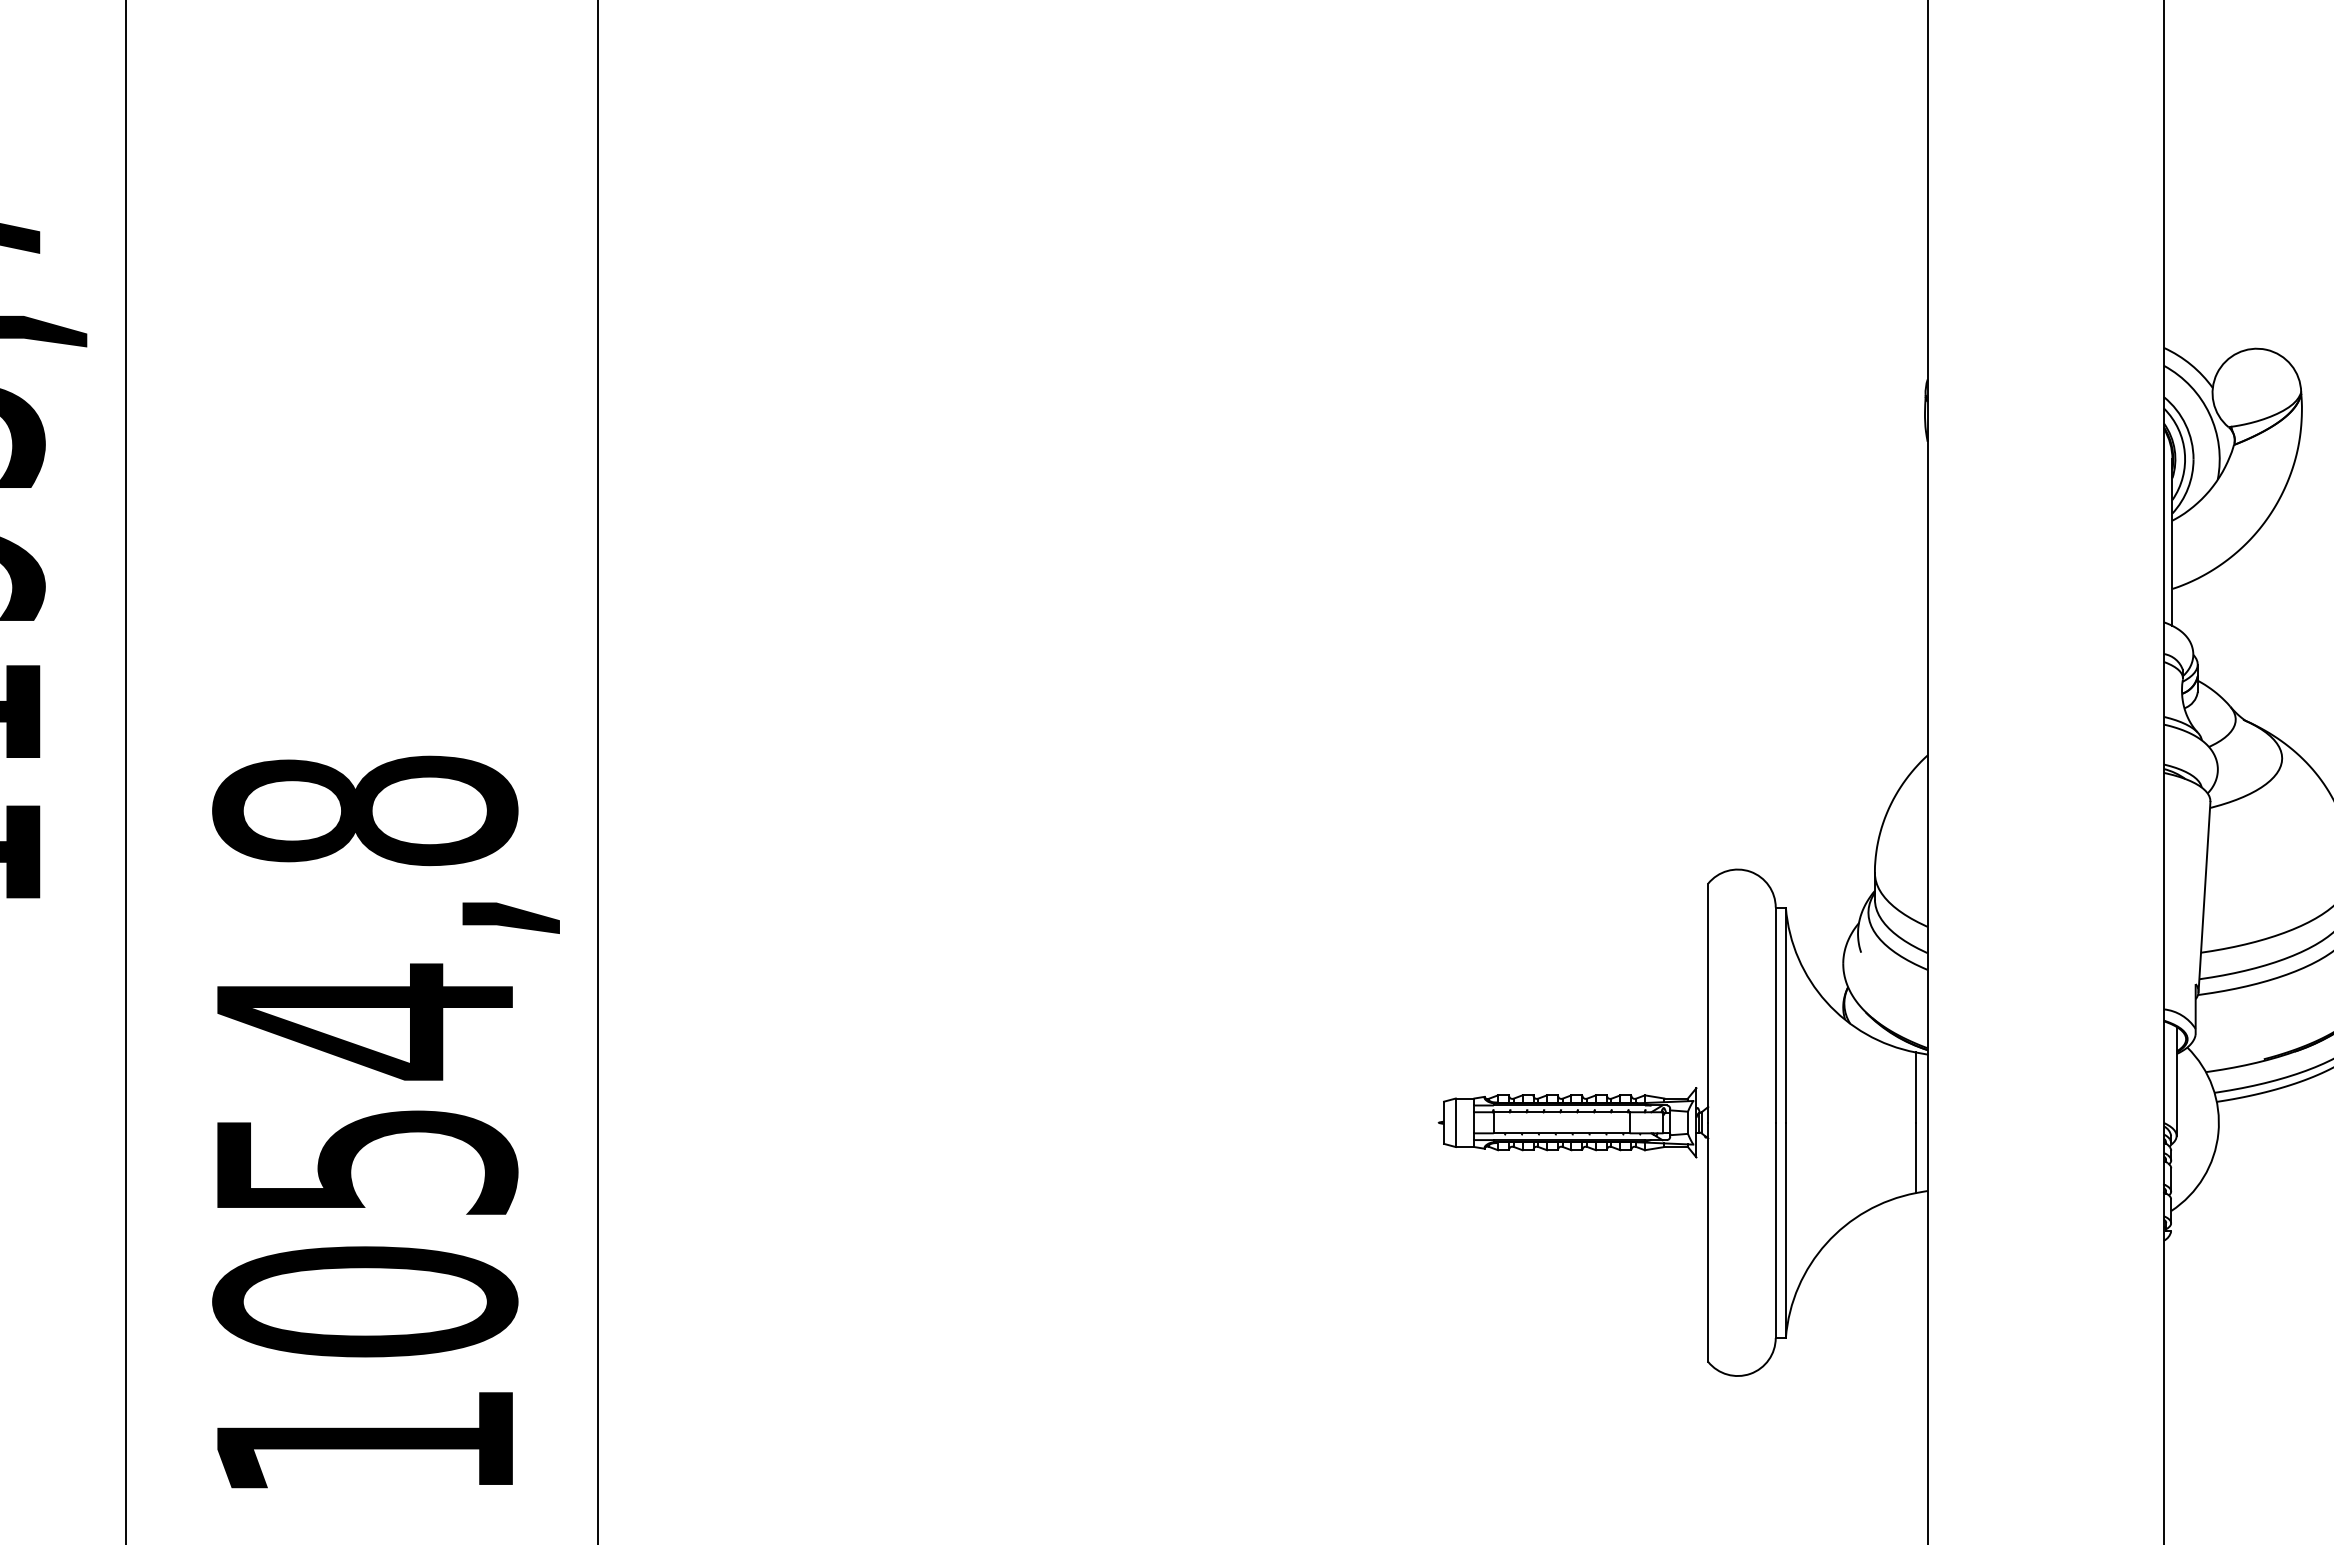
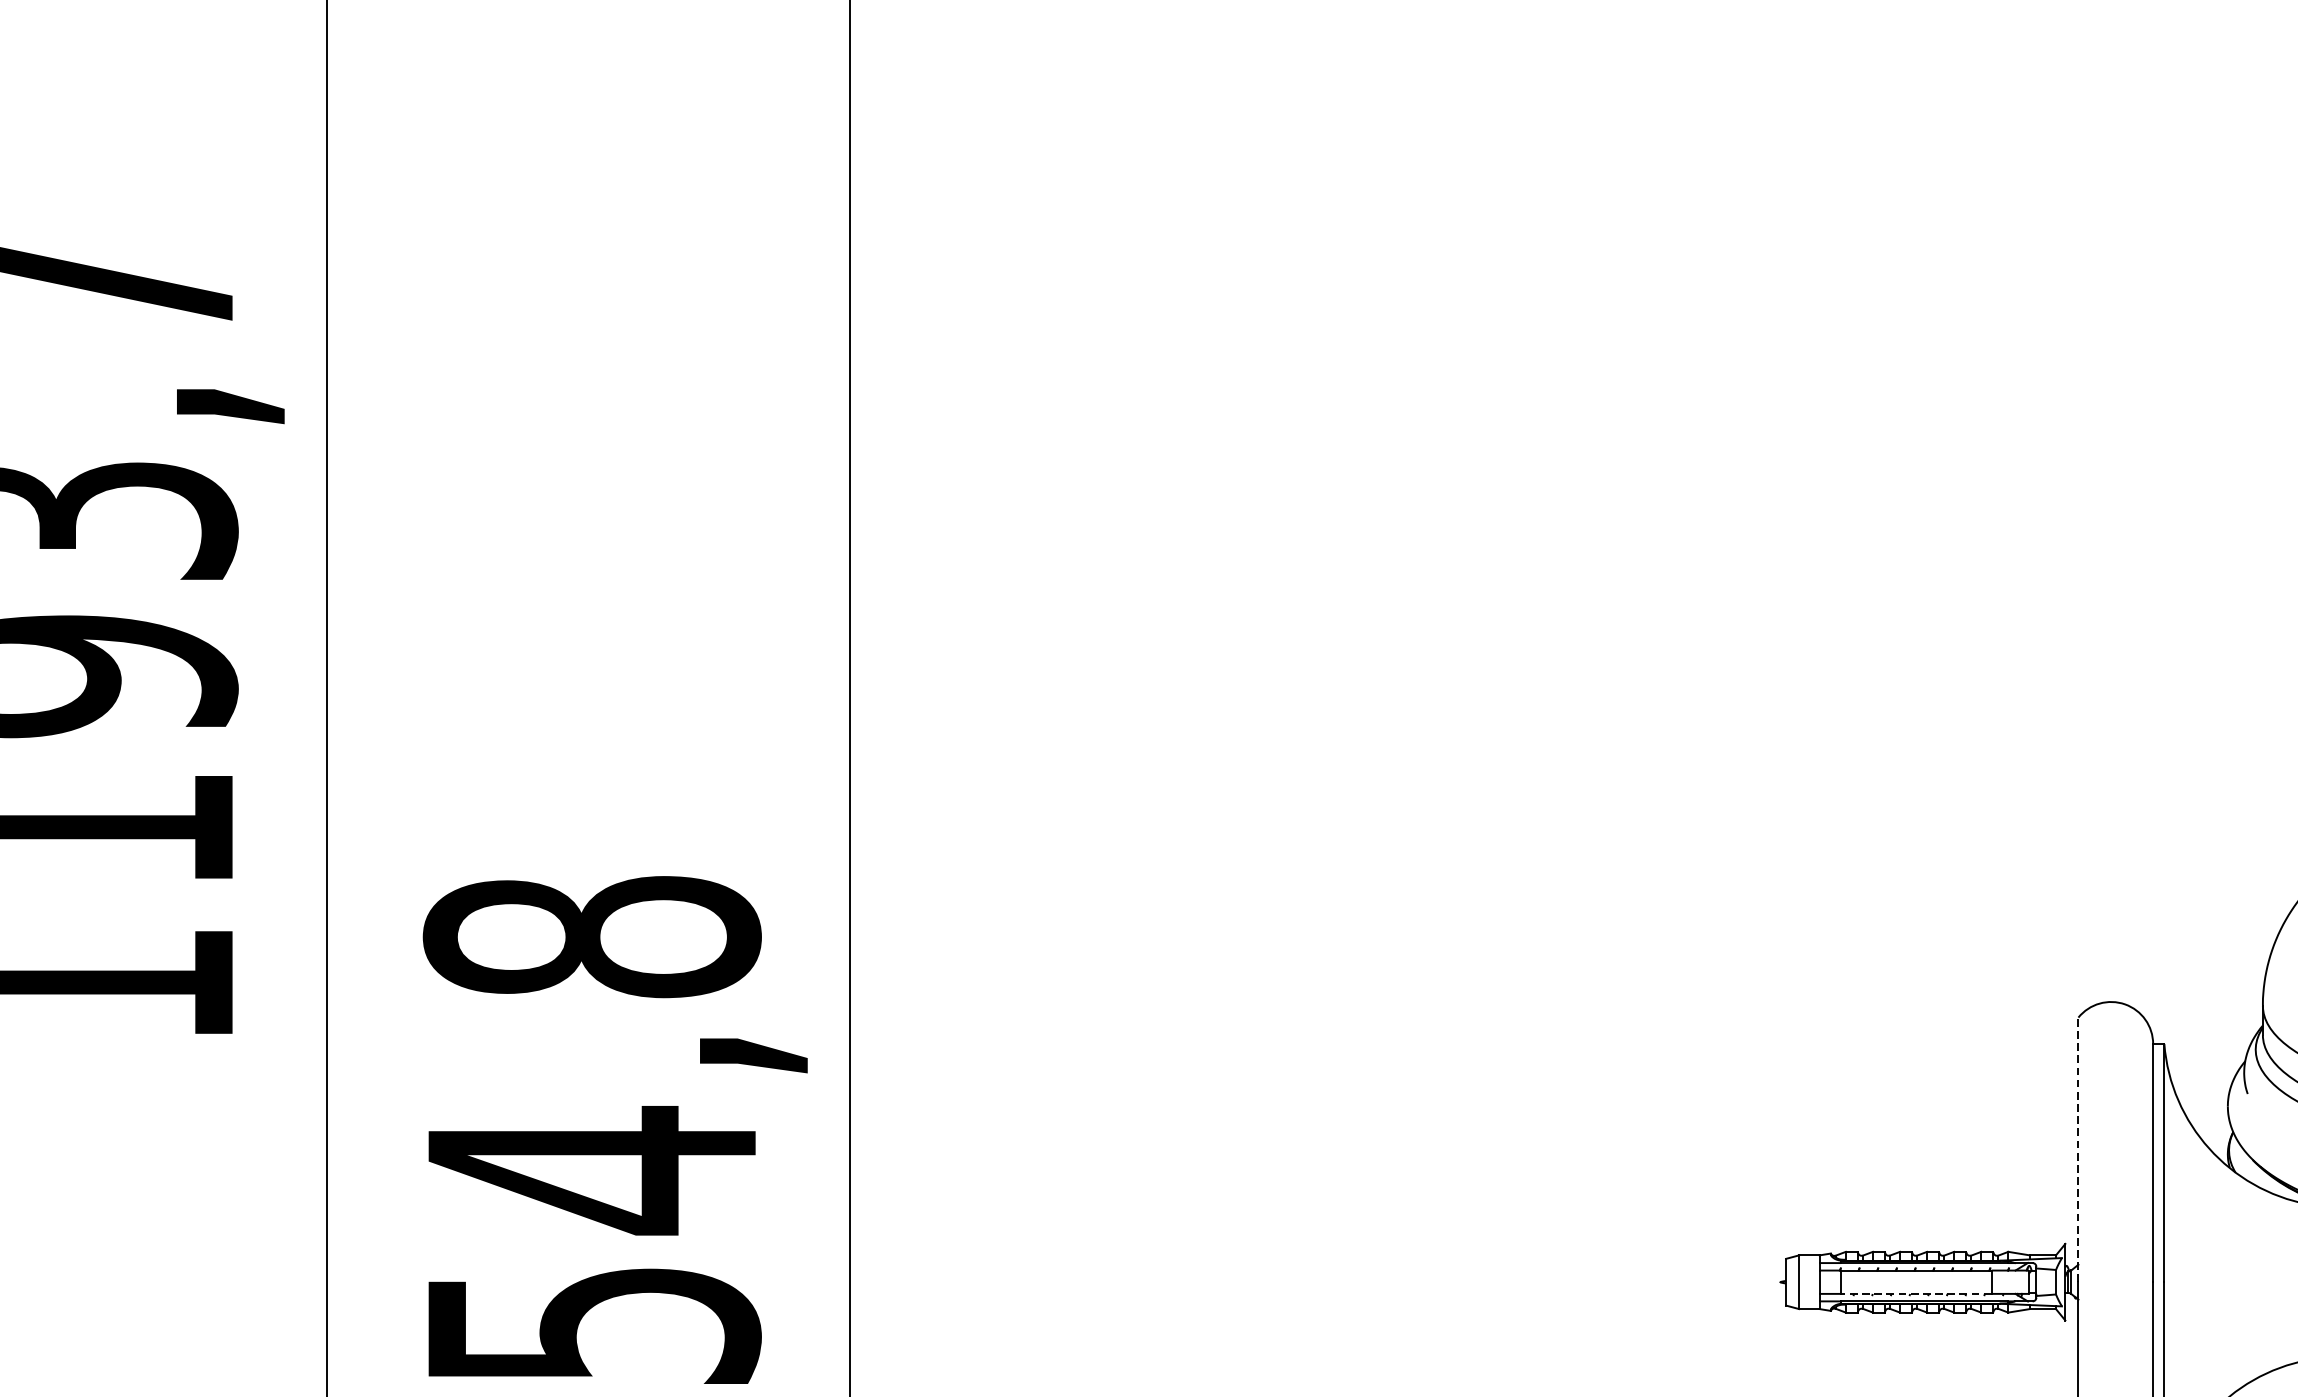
line: (1708, 1003) -> (2078, 1150), solid -> dashed
line: (1561, 1133) -> (1916, 1294), solid -> dashed

